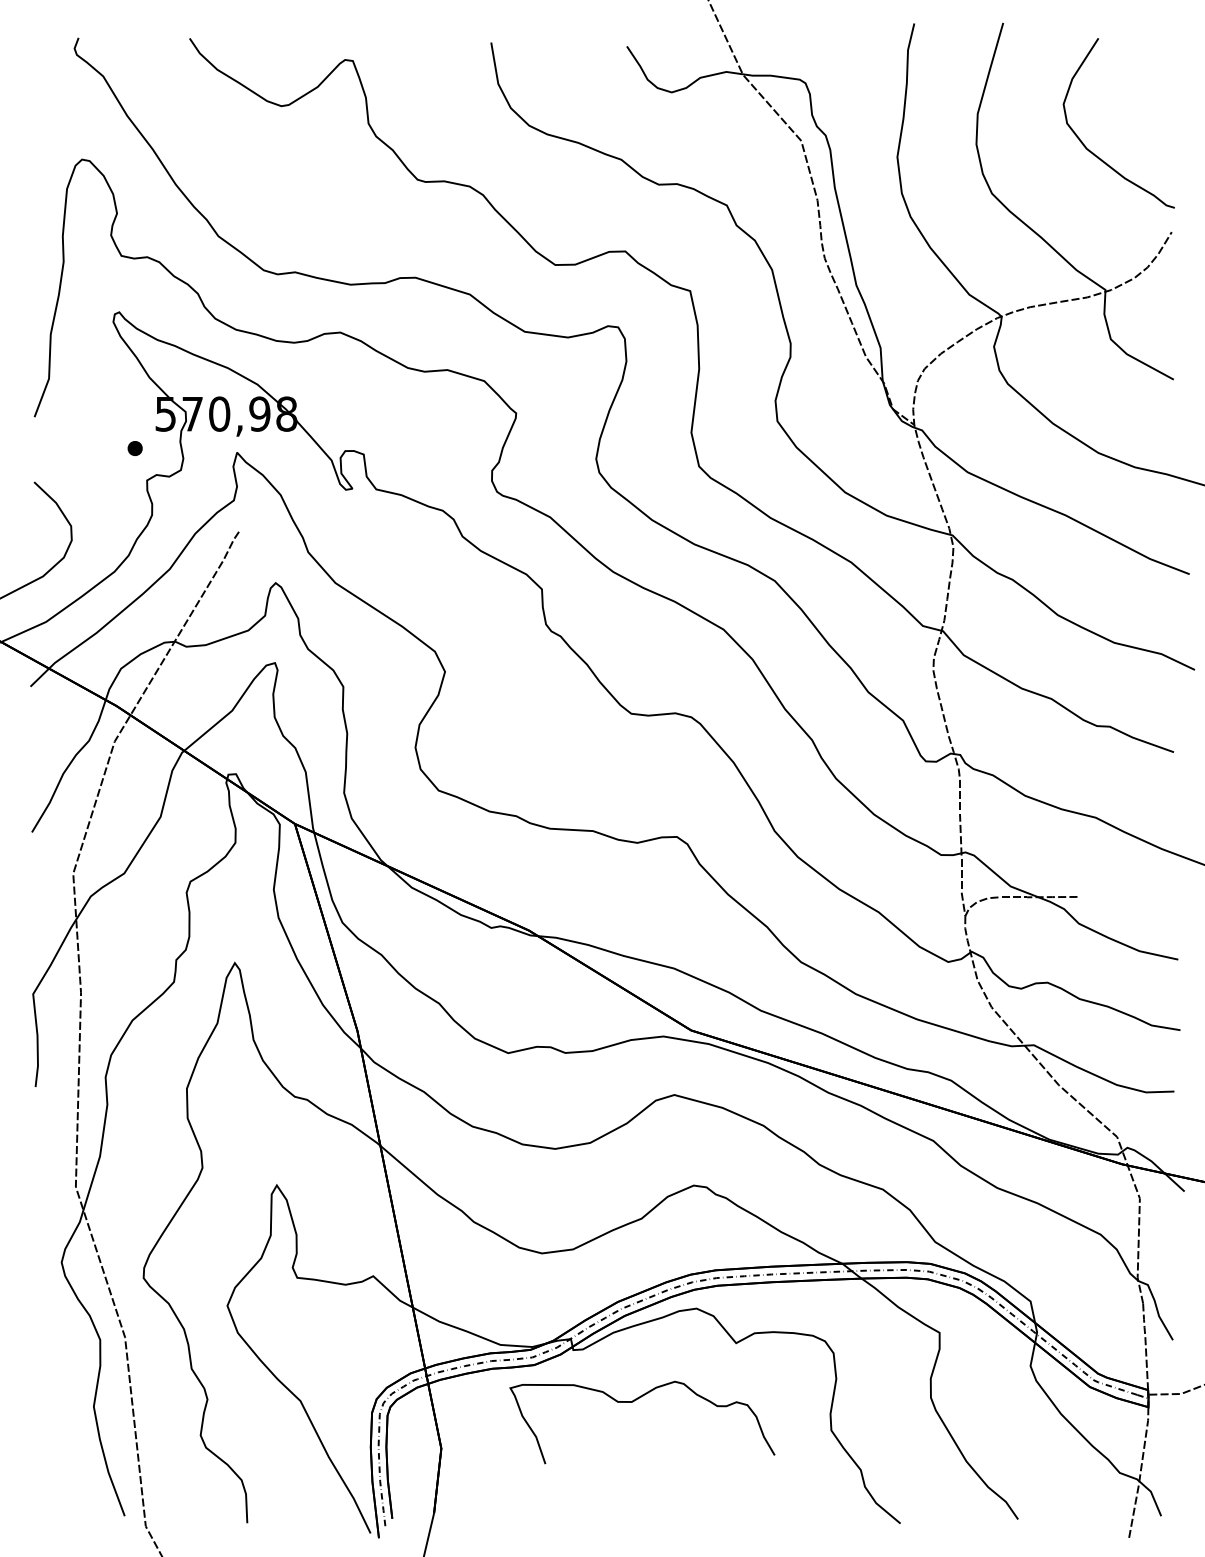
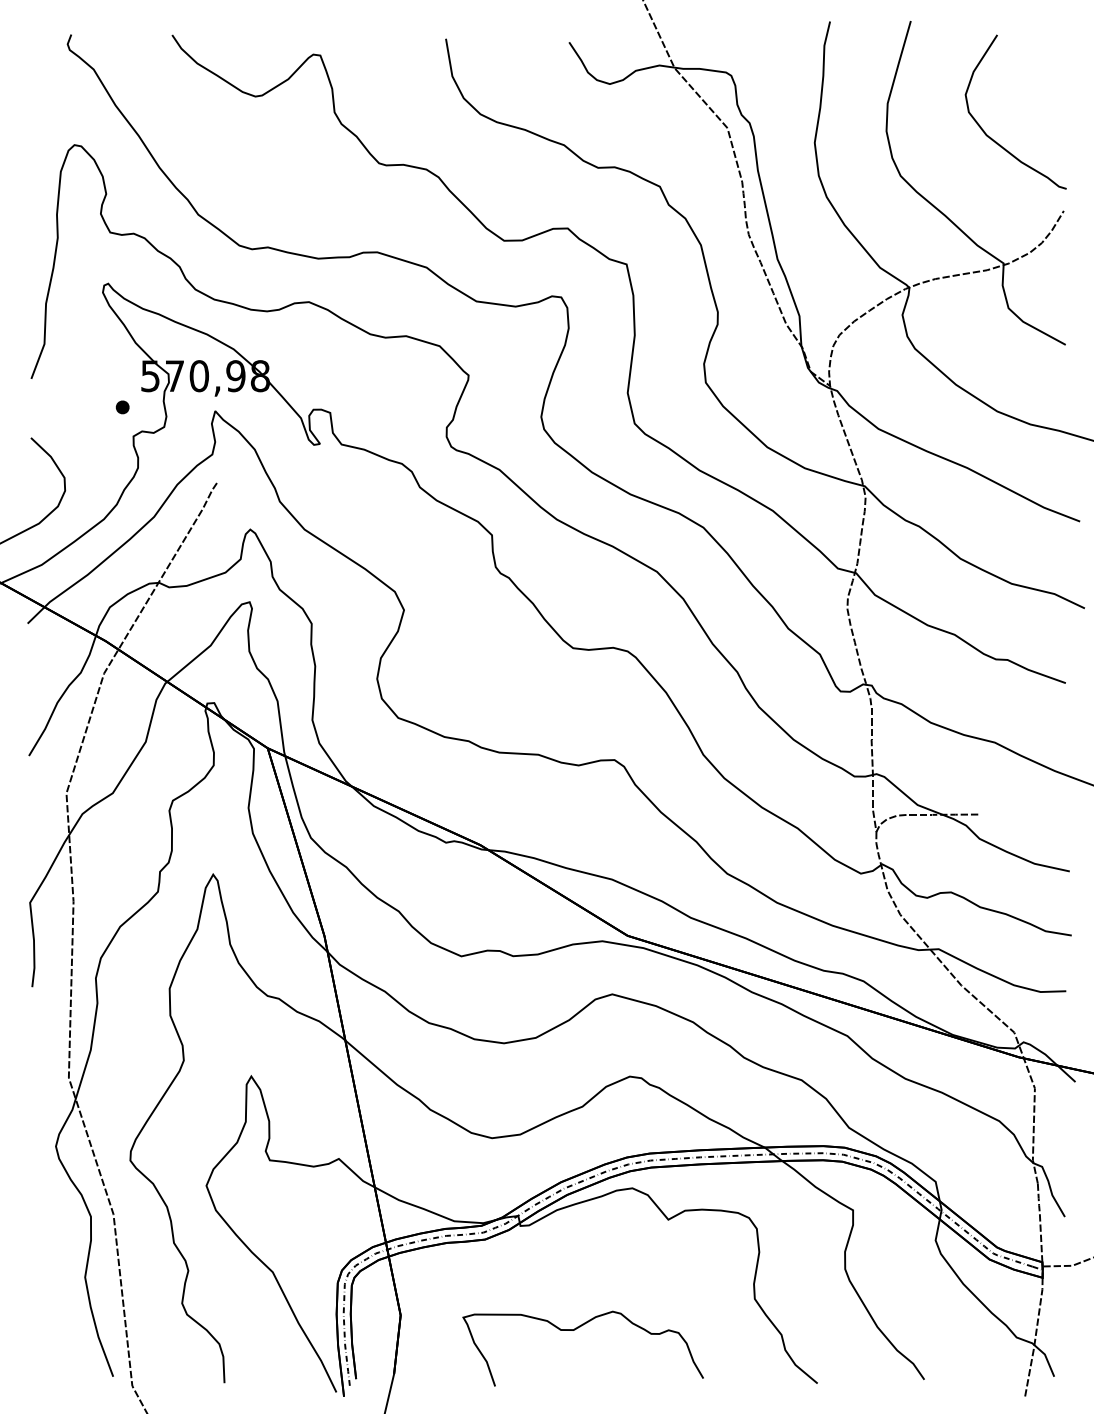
curve: (633, 1402) -> (575, 1330), moved

